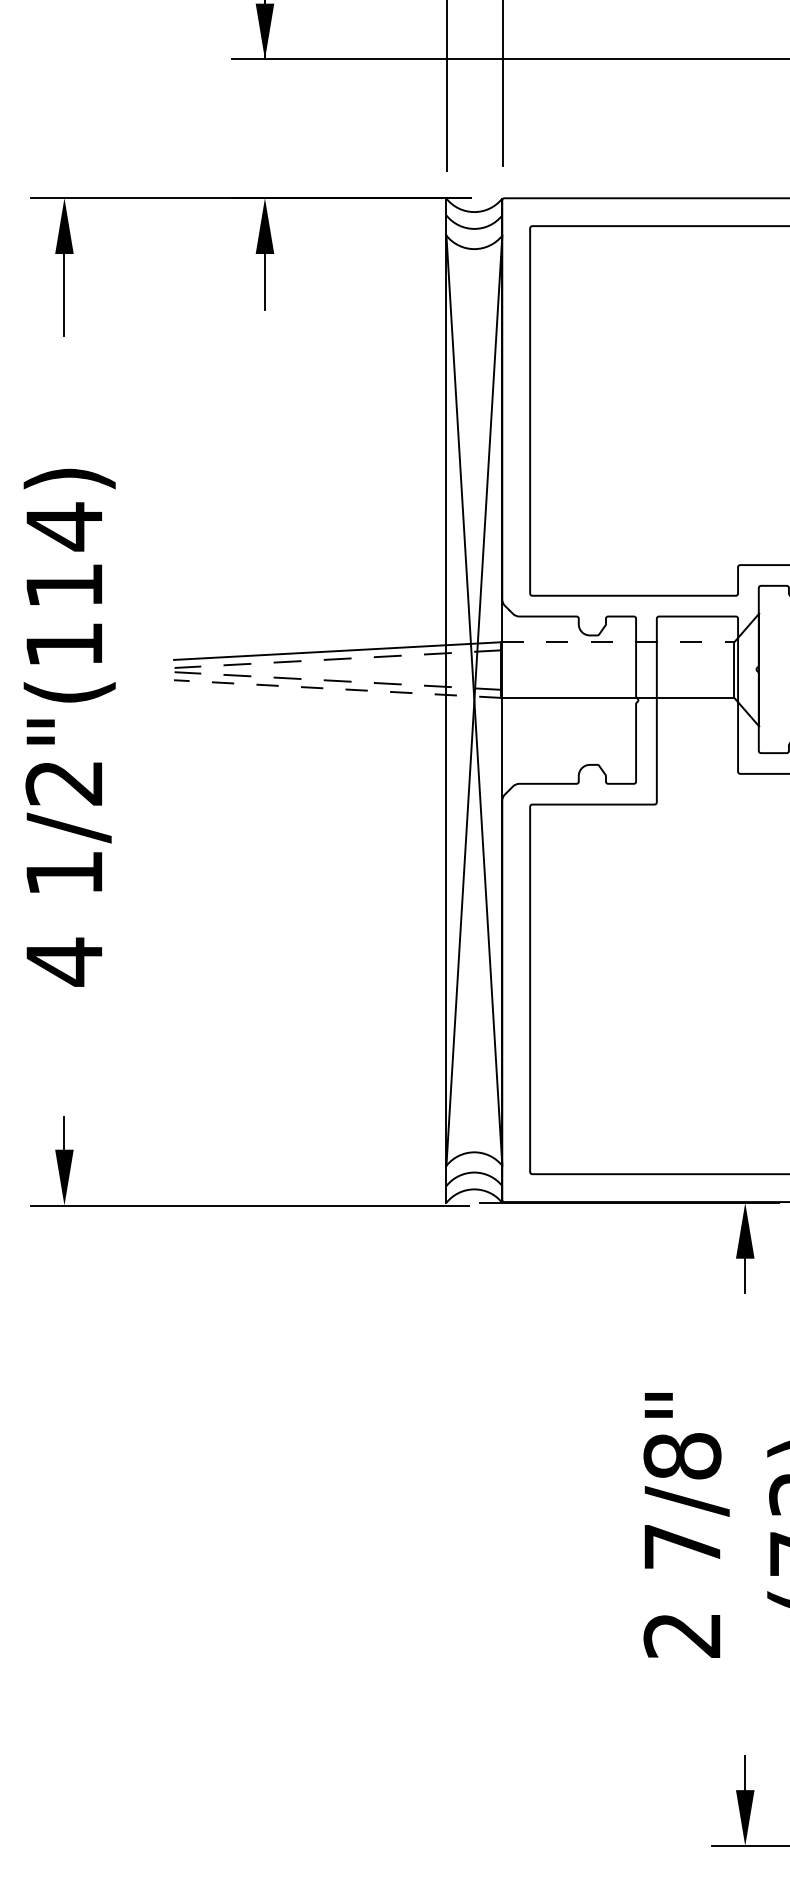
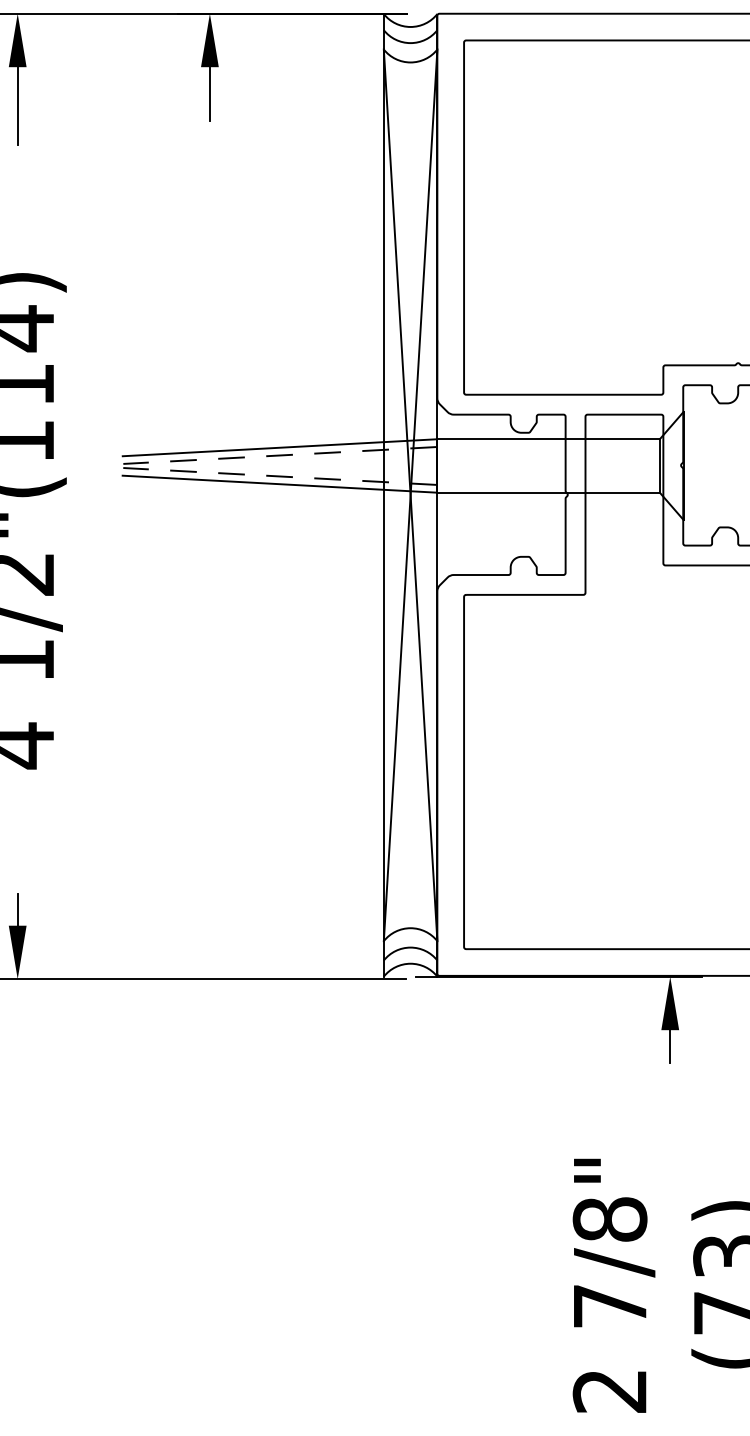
line: (618, 642) -> (548, 439), dashed -> solid
line: (337, 689) -> (279, 484), dashed -> solid

